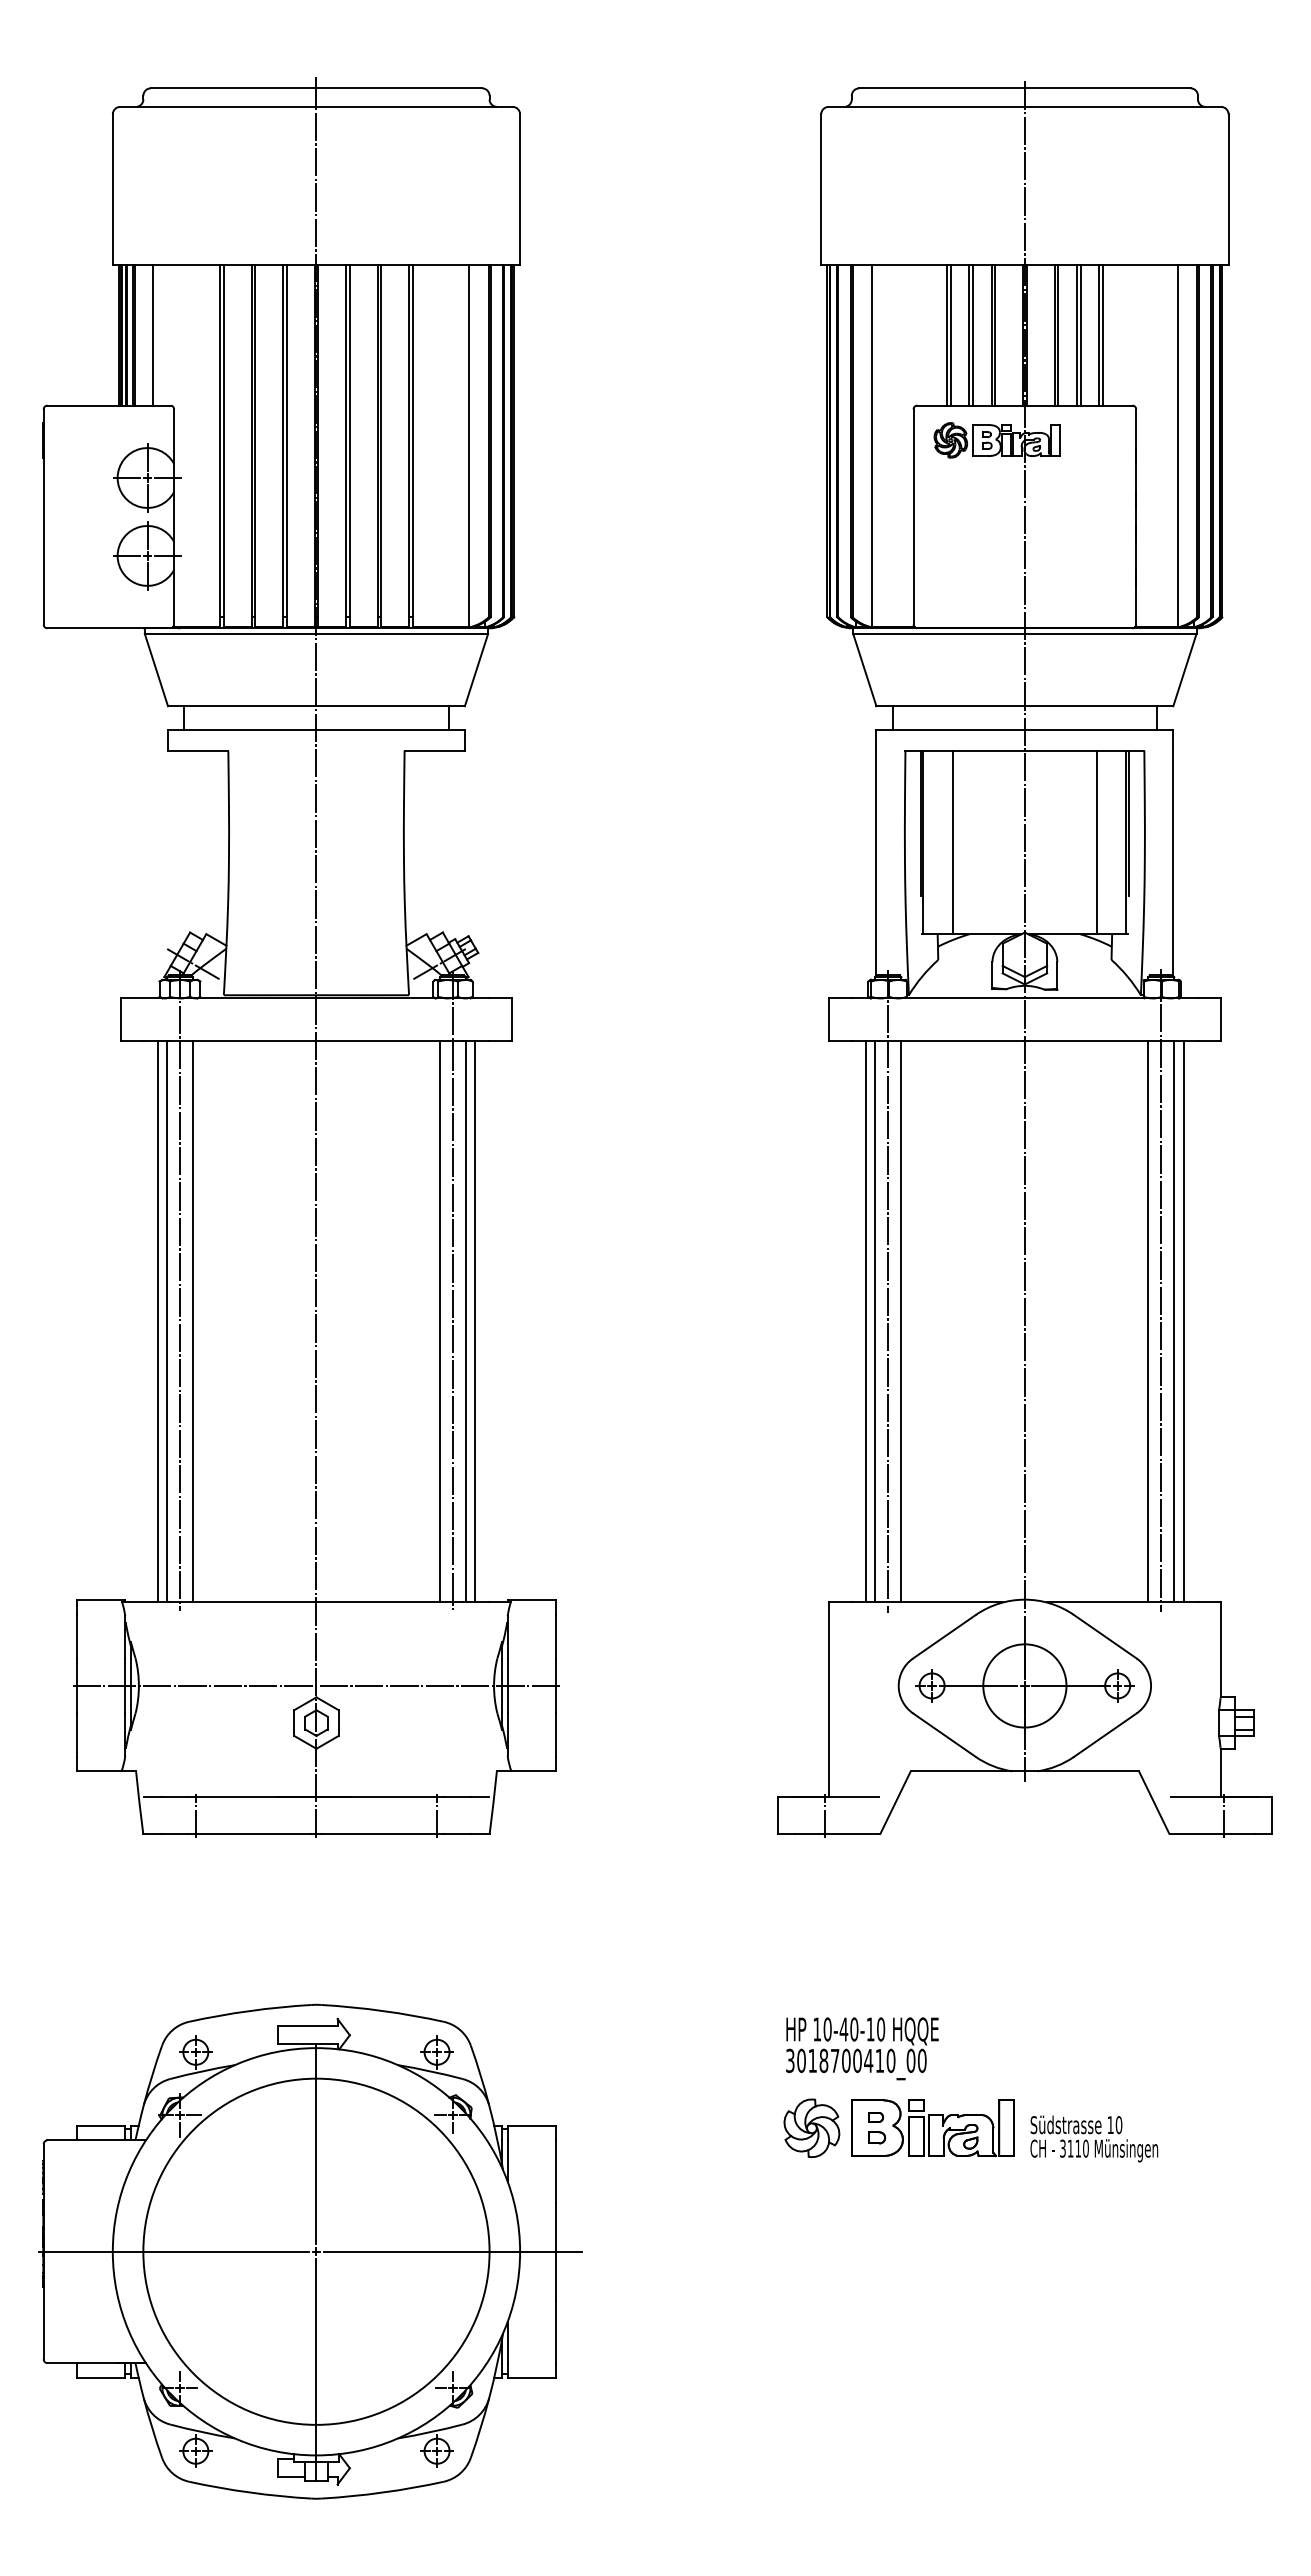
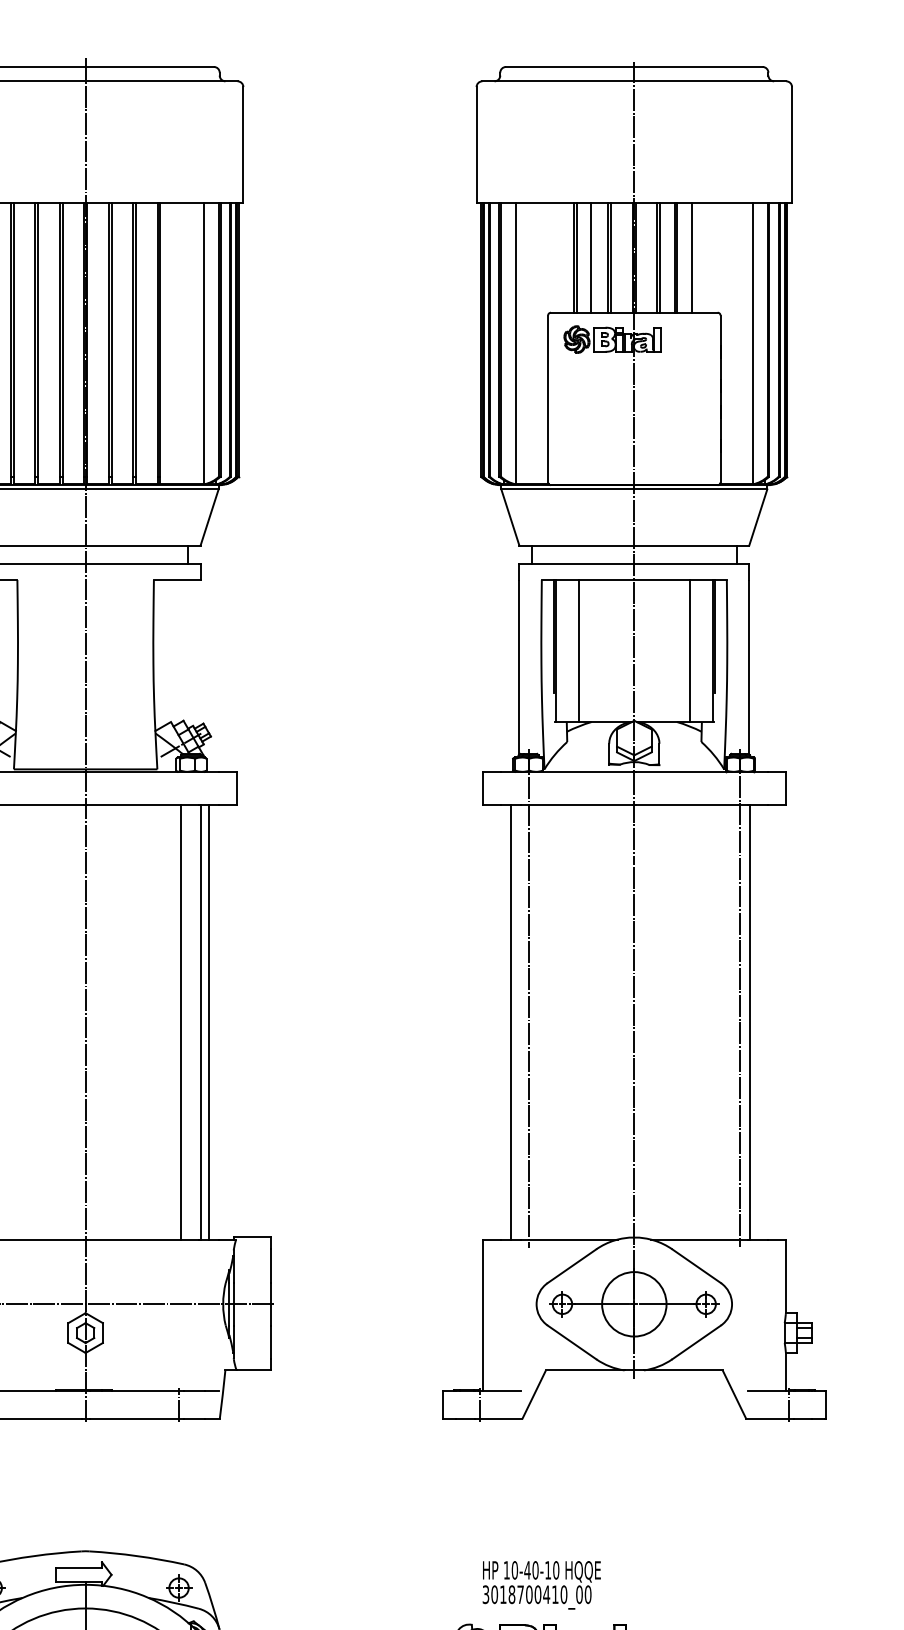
line: (972, 334) -> (593, 257), removed
line: (1102, 334) -> (694, 257), removed
line: (452, 1290) -> (191, 998), removed
line: (875, 1321) -> (518, 1022), removed
line: (901, 1321) -> (538, 1022), removed
line: (1148, 1321) -> (730, 1022), removed
line: (1183, 1321) -> (757, 1022), removed
text: (862, 2048) -> (541, 1585), moved

